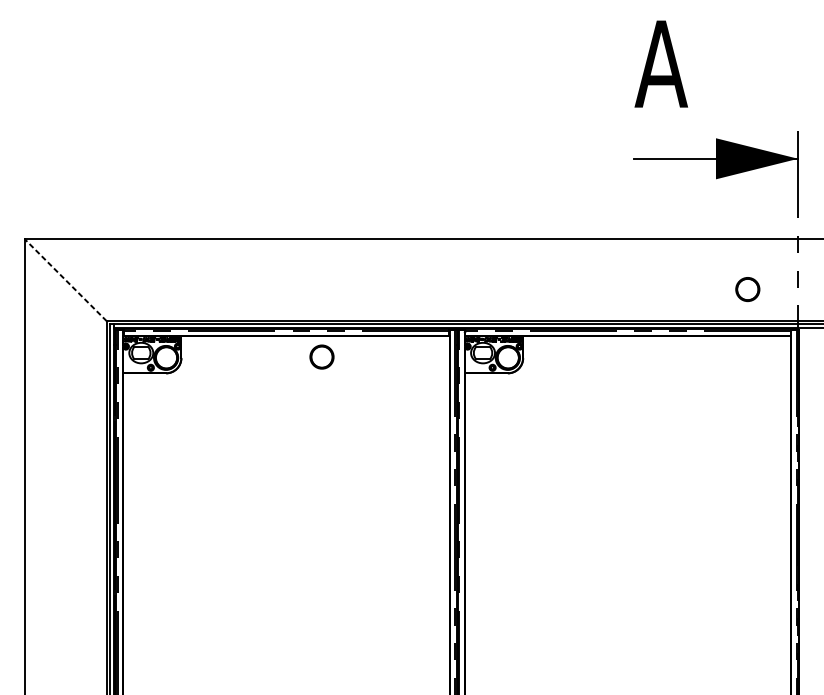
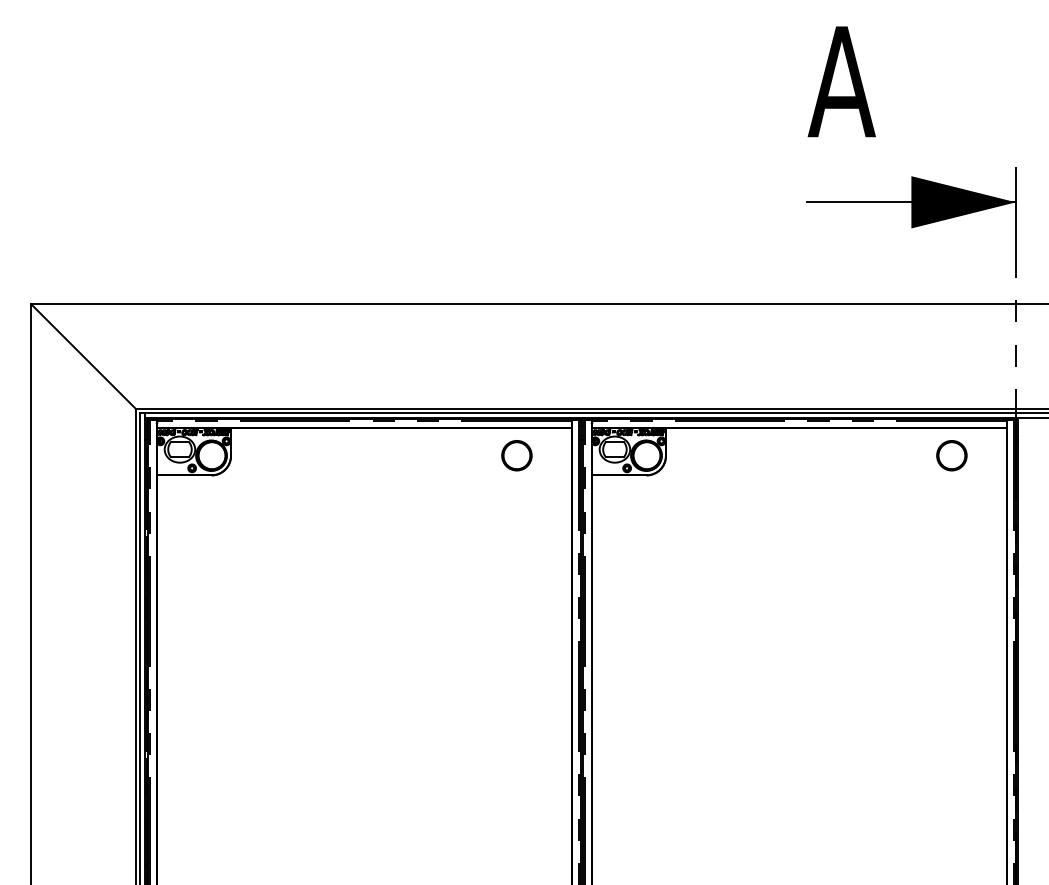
line: (65, 279) -> (83, 356), dashed -> solid
circle: (747, 289) -> (951, 455), moved
circle: (321, 356) -> (516, 455), moved

